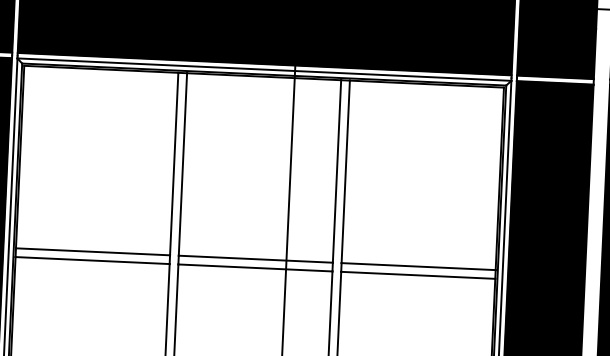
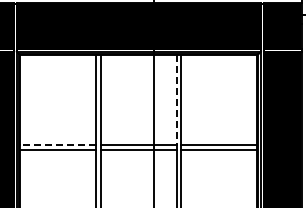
line: (336, 171) -> (176, 100), solid -> dashed
line: (91, 251) -> (57, 145), solid -> dashed

